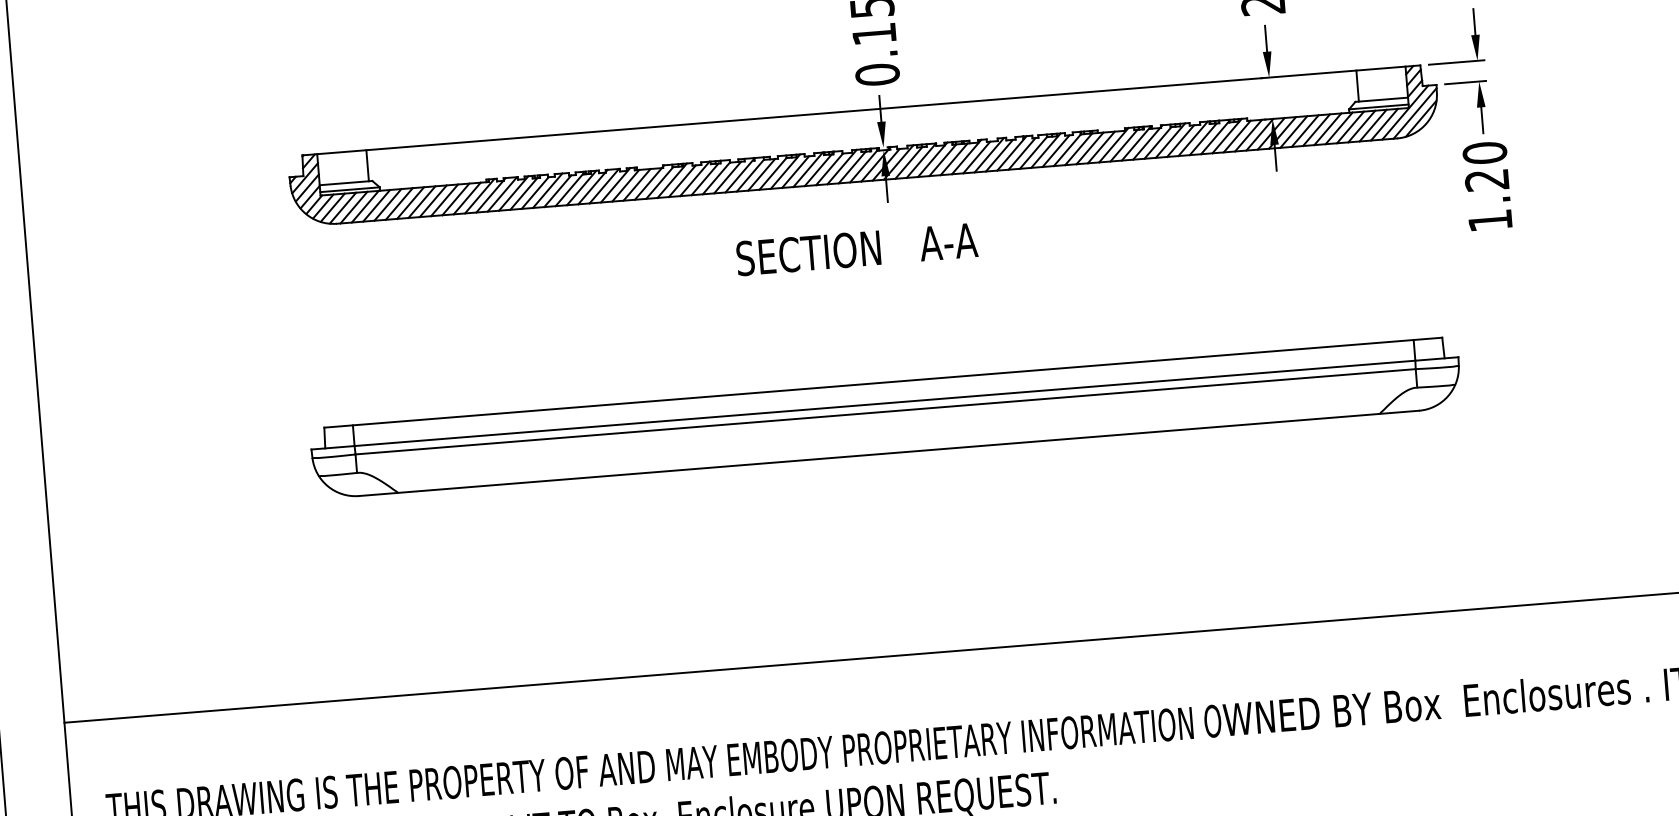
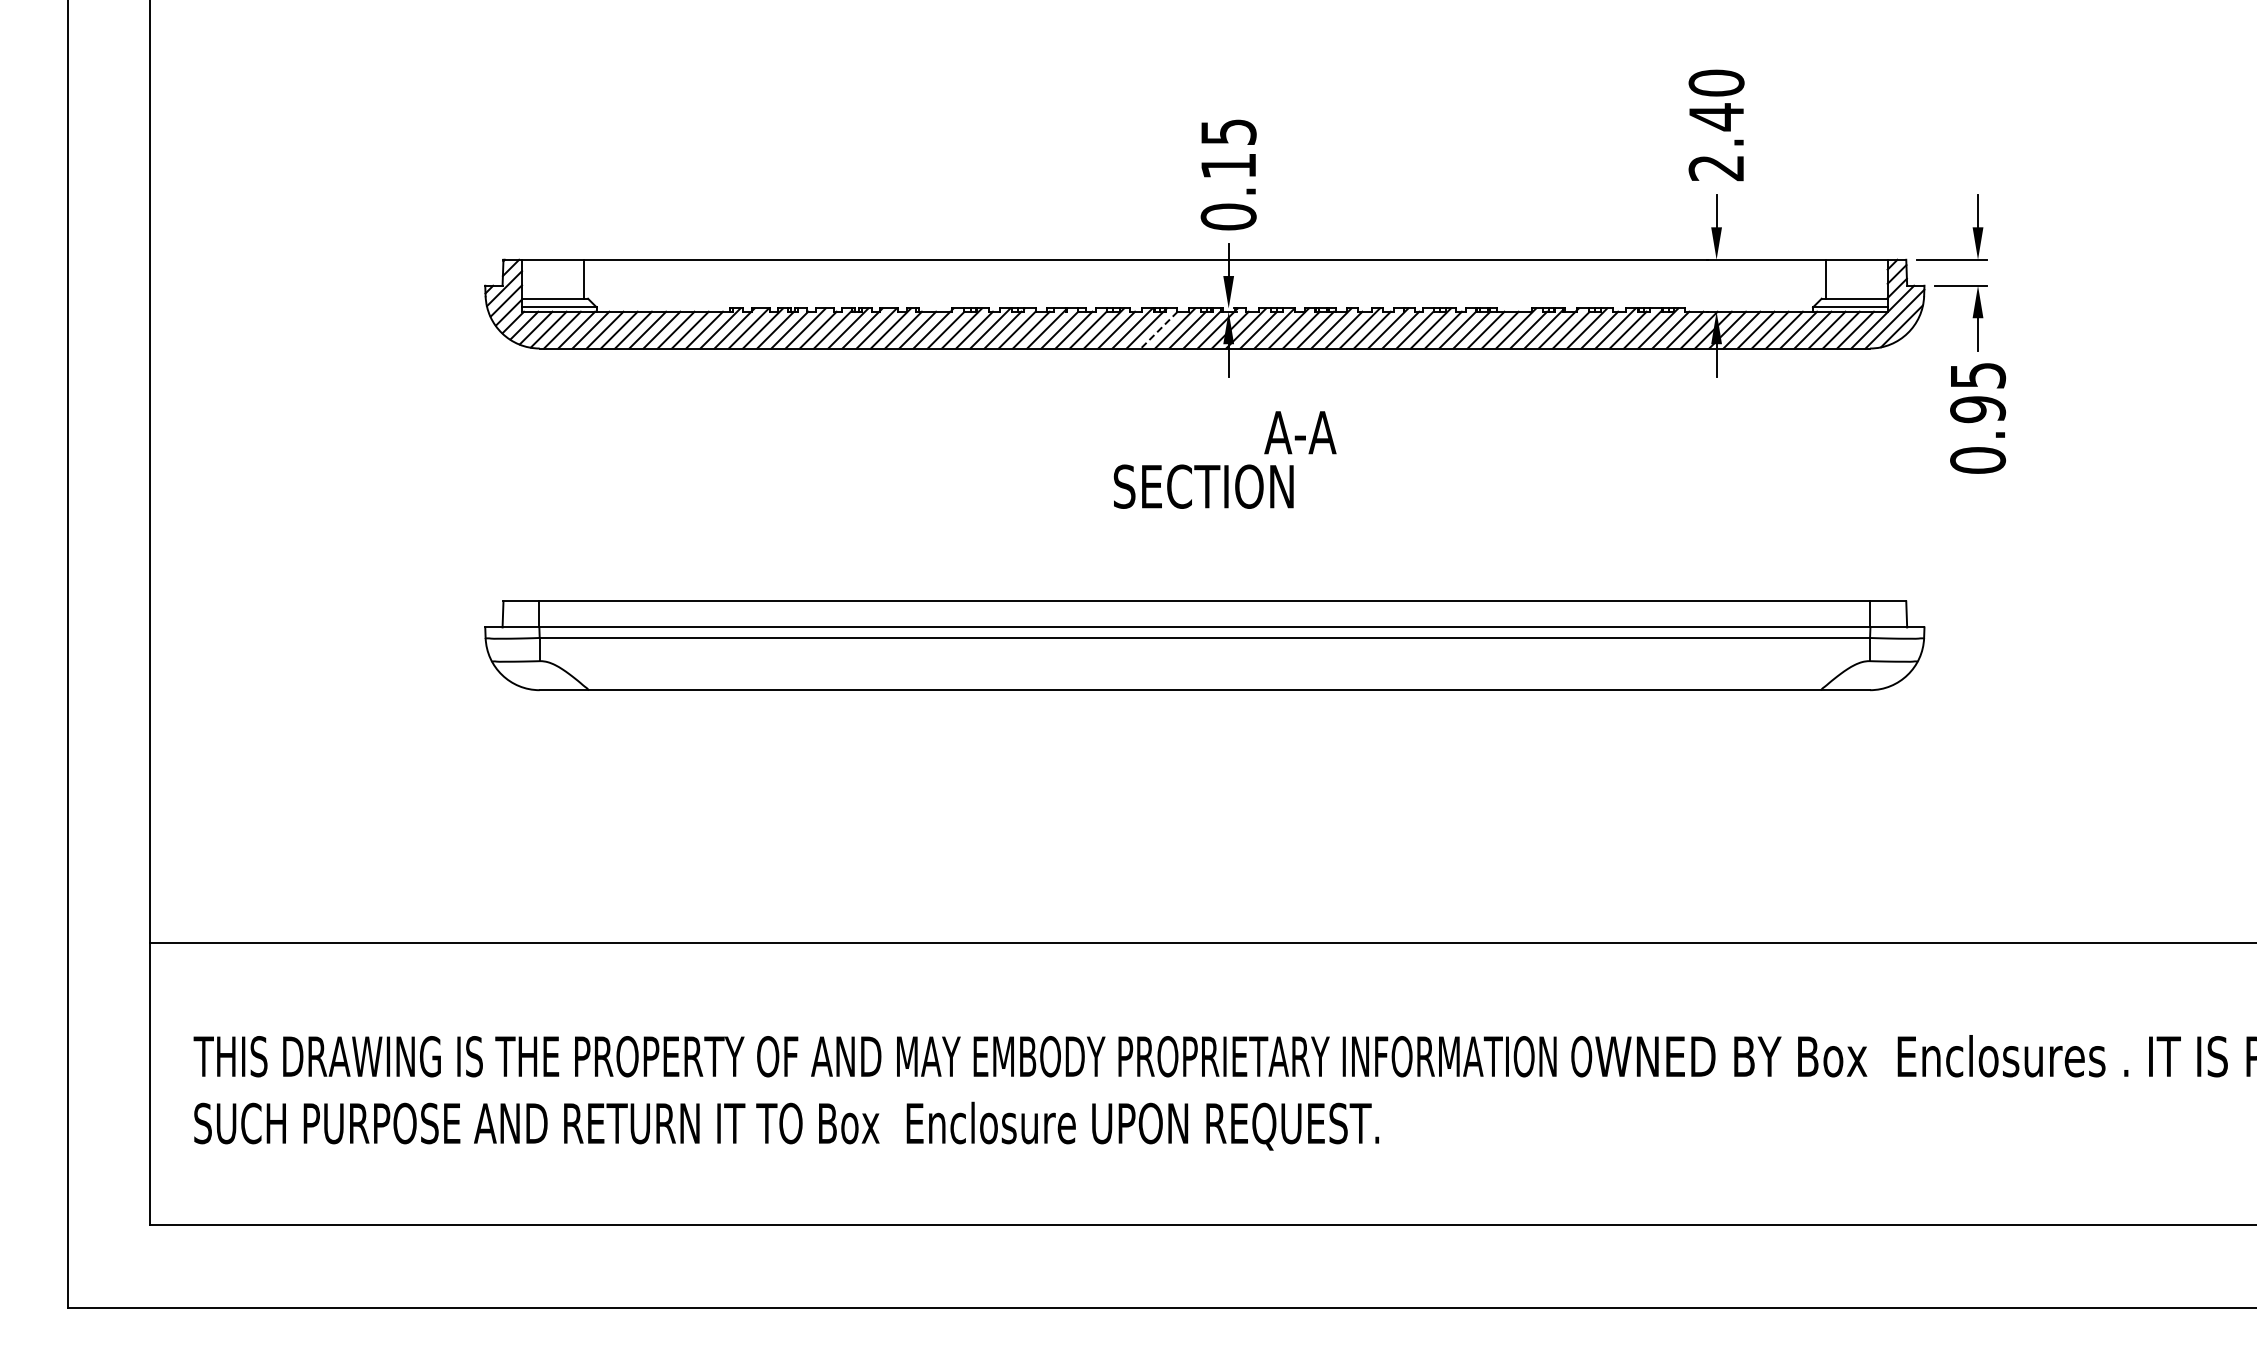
line: (828, 169) -> (1158, 330), solid -> dashed
text: (1488, 186) -> (1978, 417), 1.20 -> 0.95
text: (808, 253) -> (1203, 486), moved

